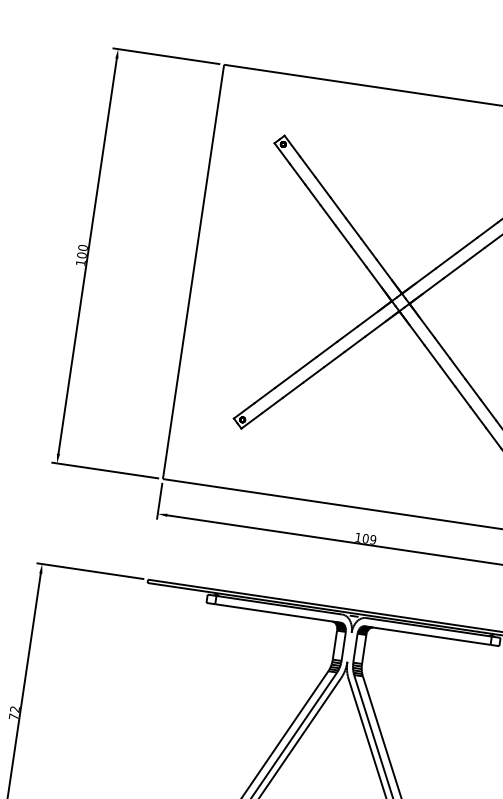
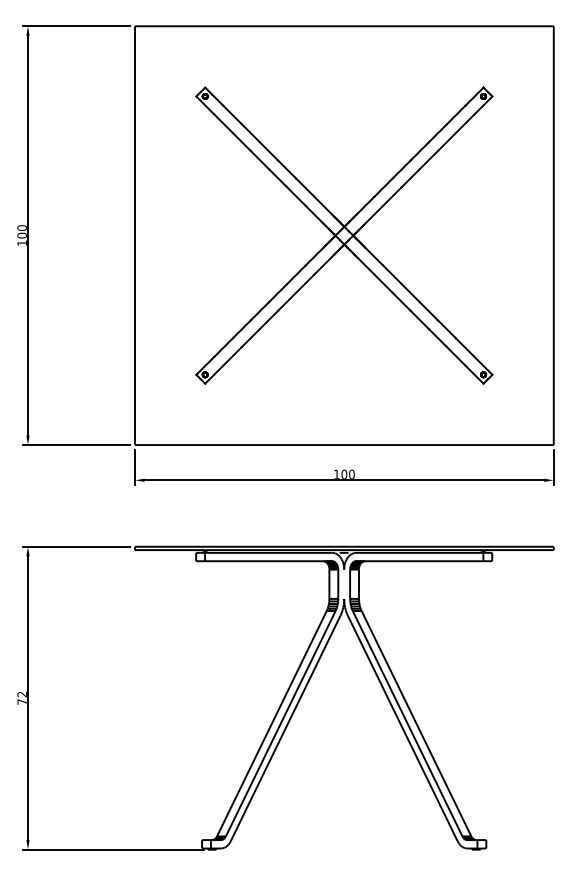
text: (372, 539) -> (351, 474), 109 -> 100

